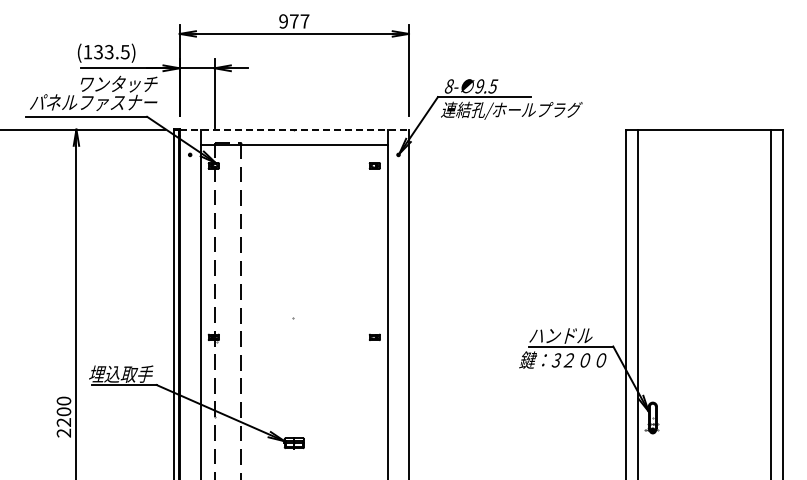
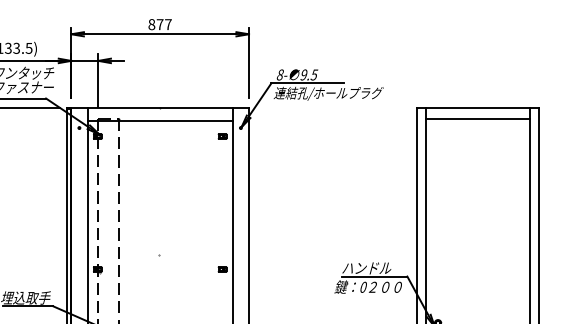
text: (283, 21) -> (151, 24), 977 -> 877
line: (294, 129) -> (160, 108), dashed -> solid
line: (704, 142) -> (478, 118), added
text: (556, 360) -> (363, 287), 3 -> 0

